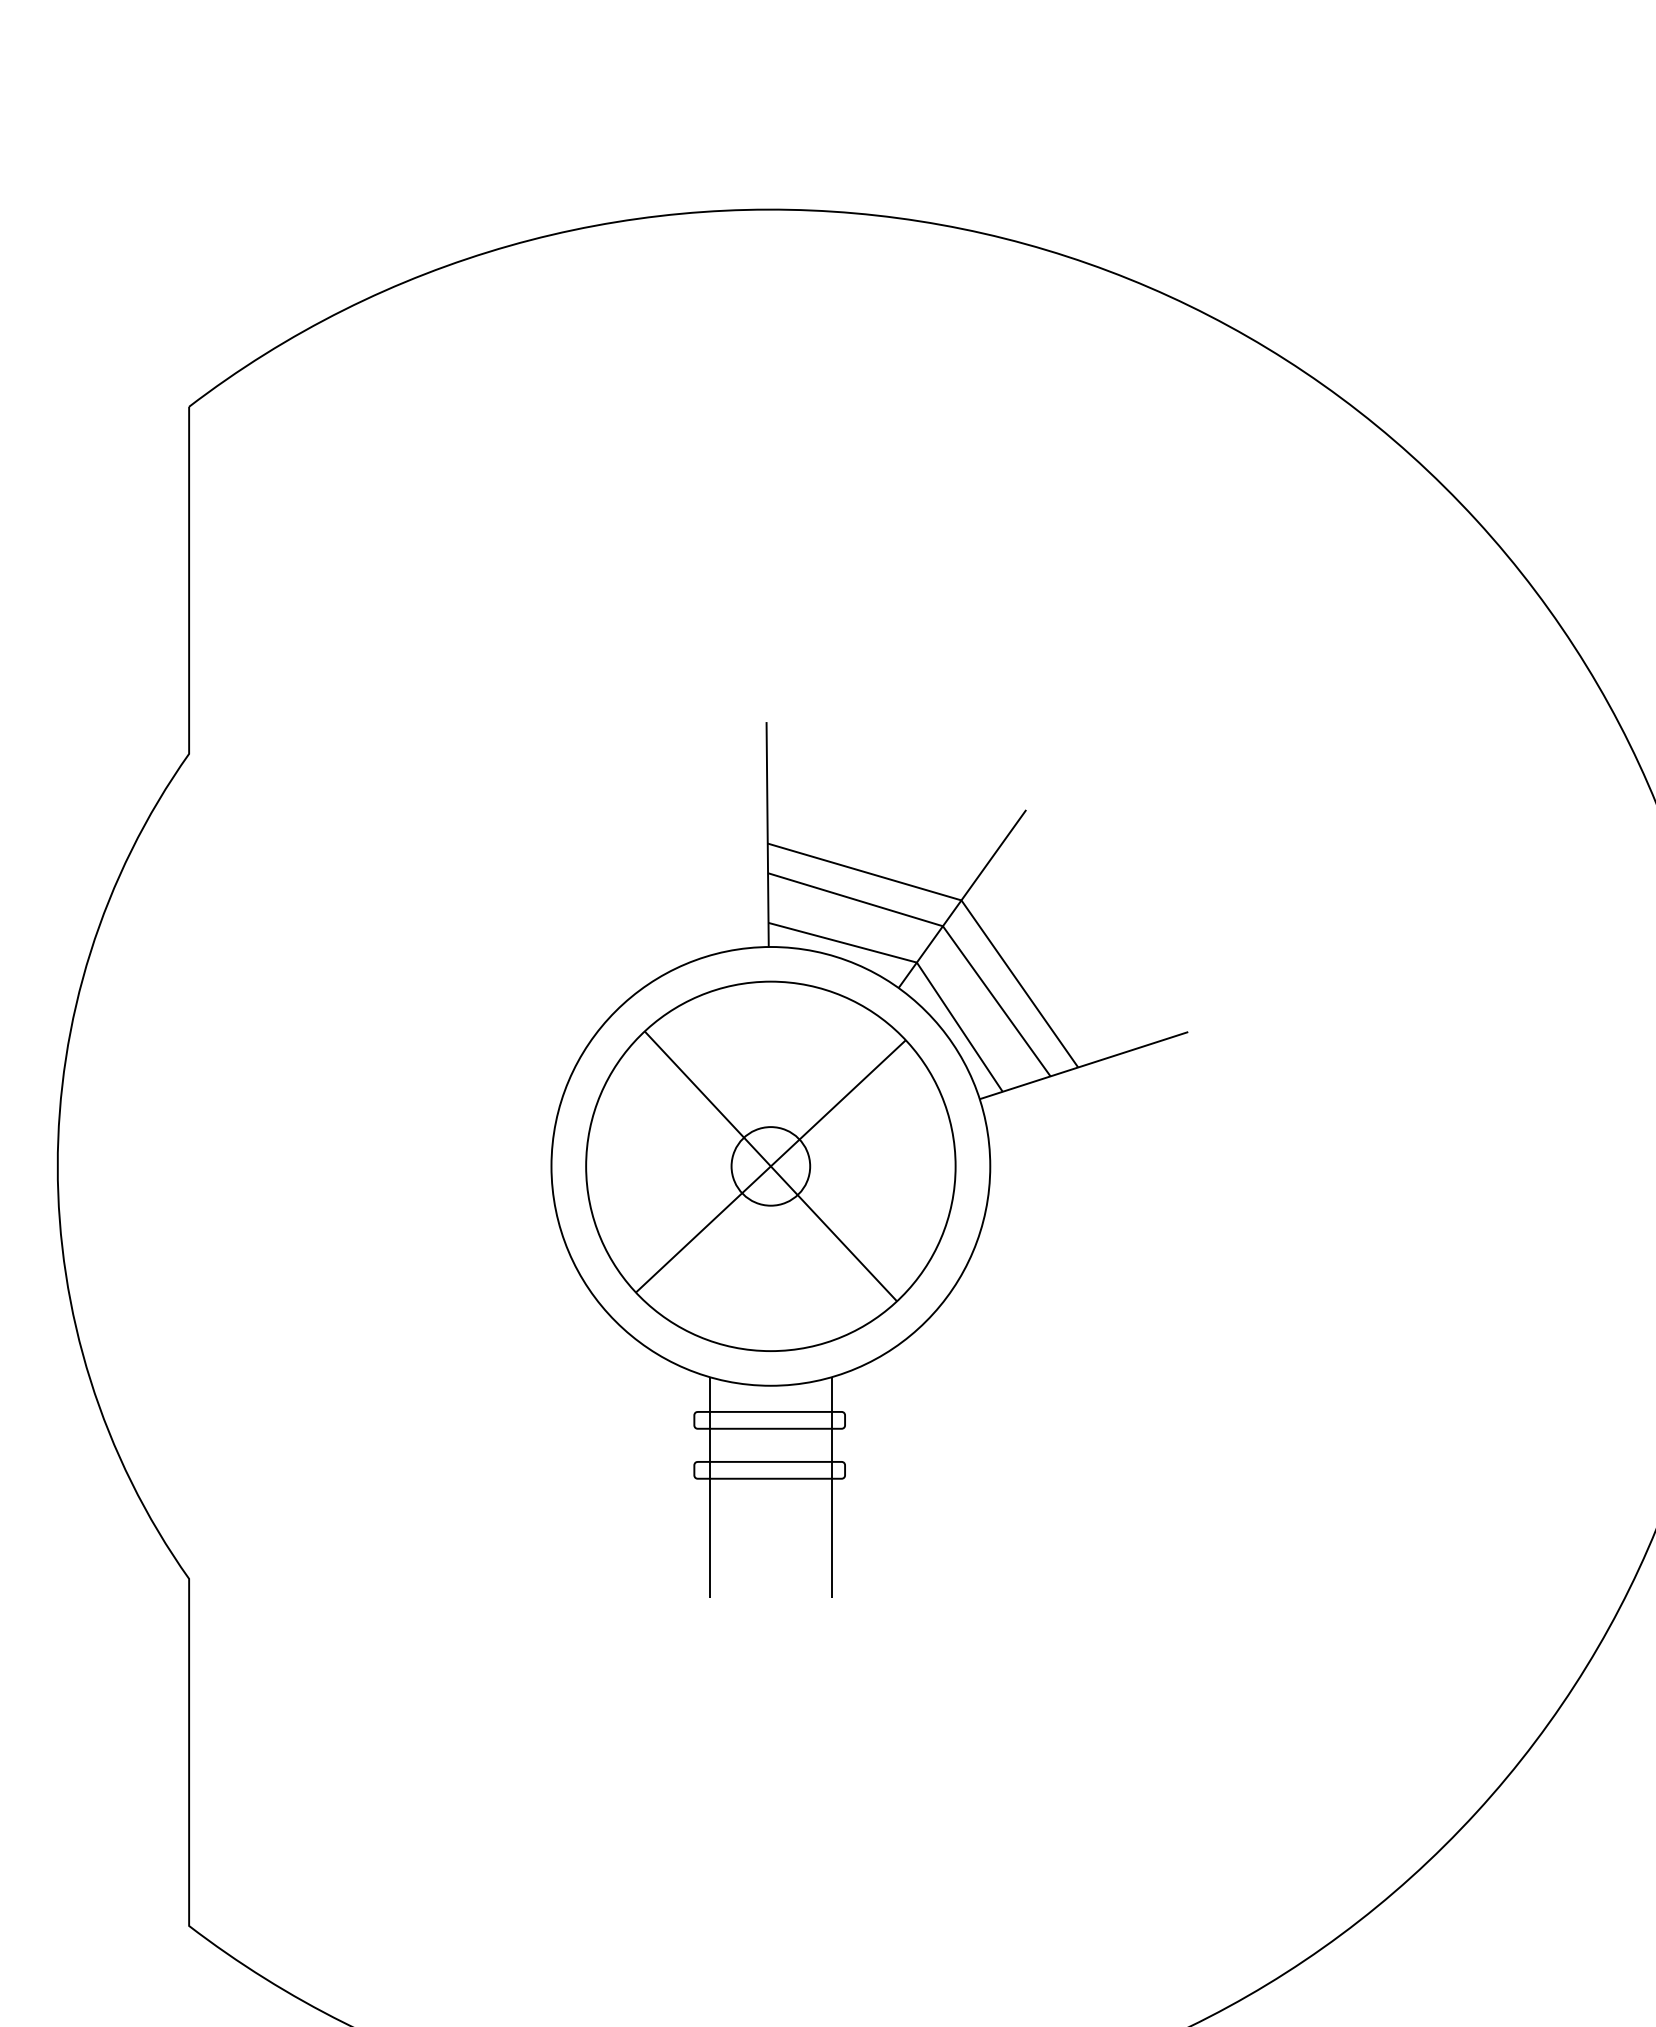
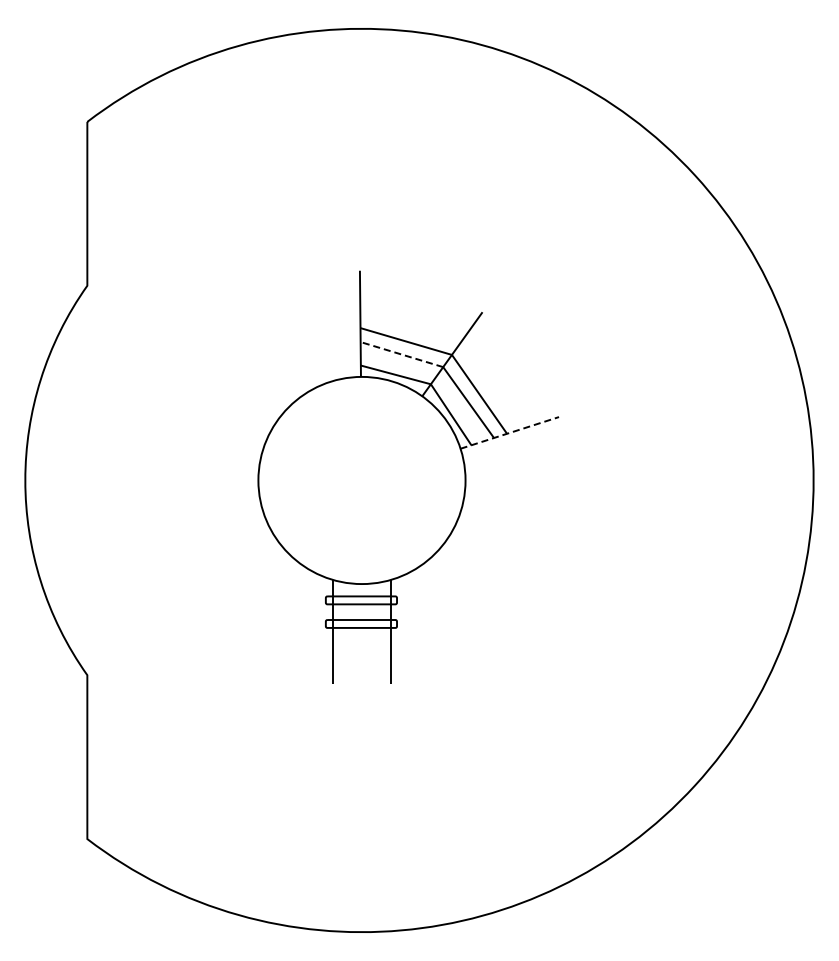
line: (854, 899) -> (401, 354), solid -> dashed
line: (1083, 1064) -> (509, 432), solid -> dashed
part: (769, 1166) -> (361, 480), removed

